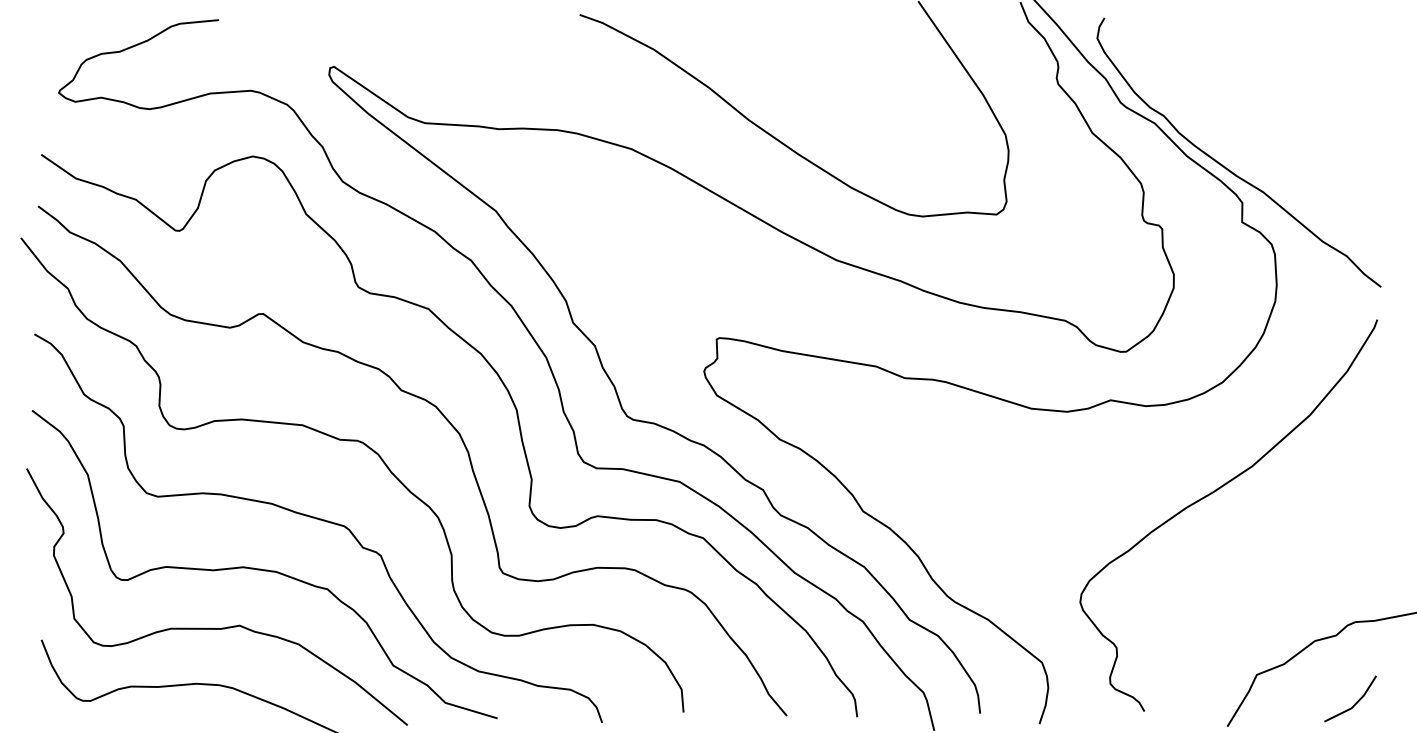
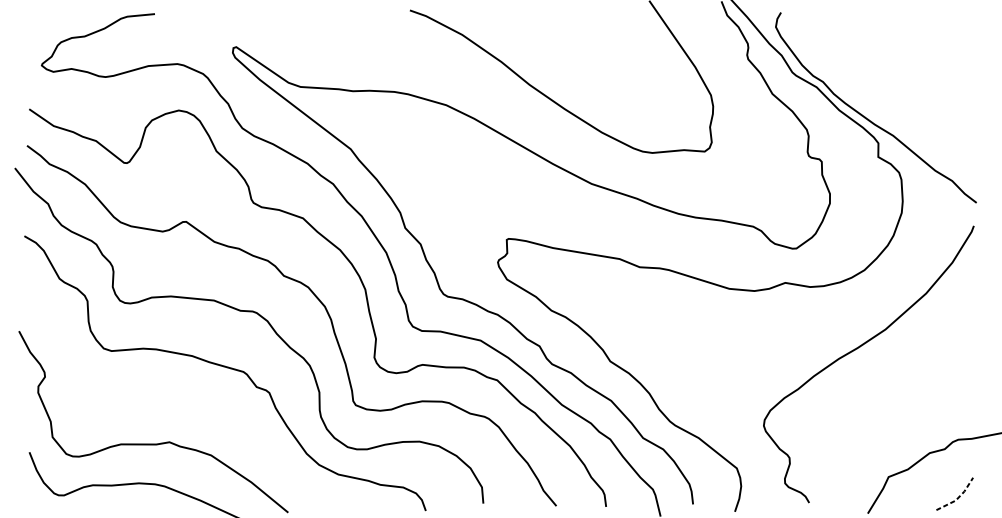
curve: (264, 569) -> (187, 402), removed
line: (1355, 704) -> (958, 497), solid -> dashed

